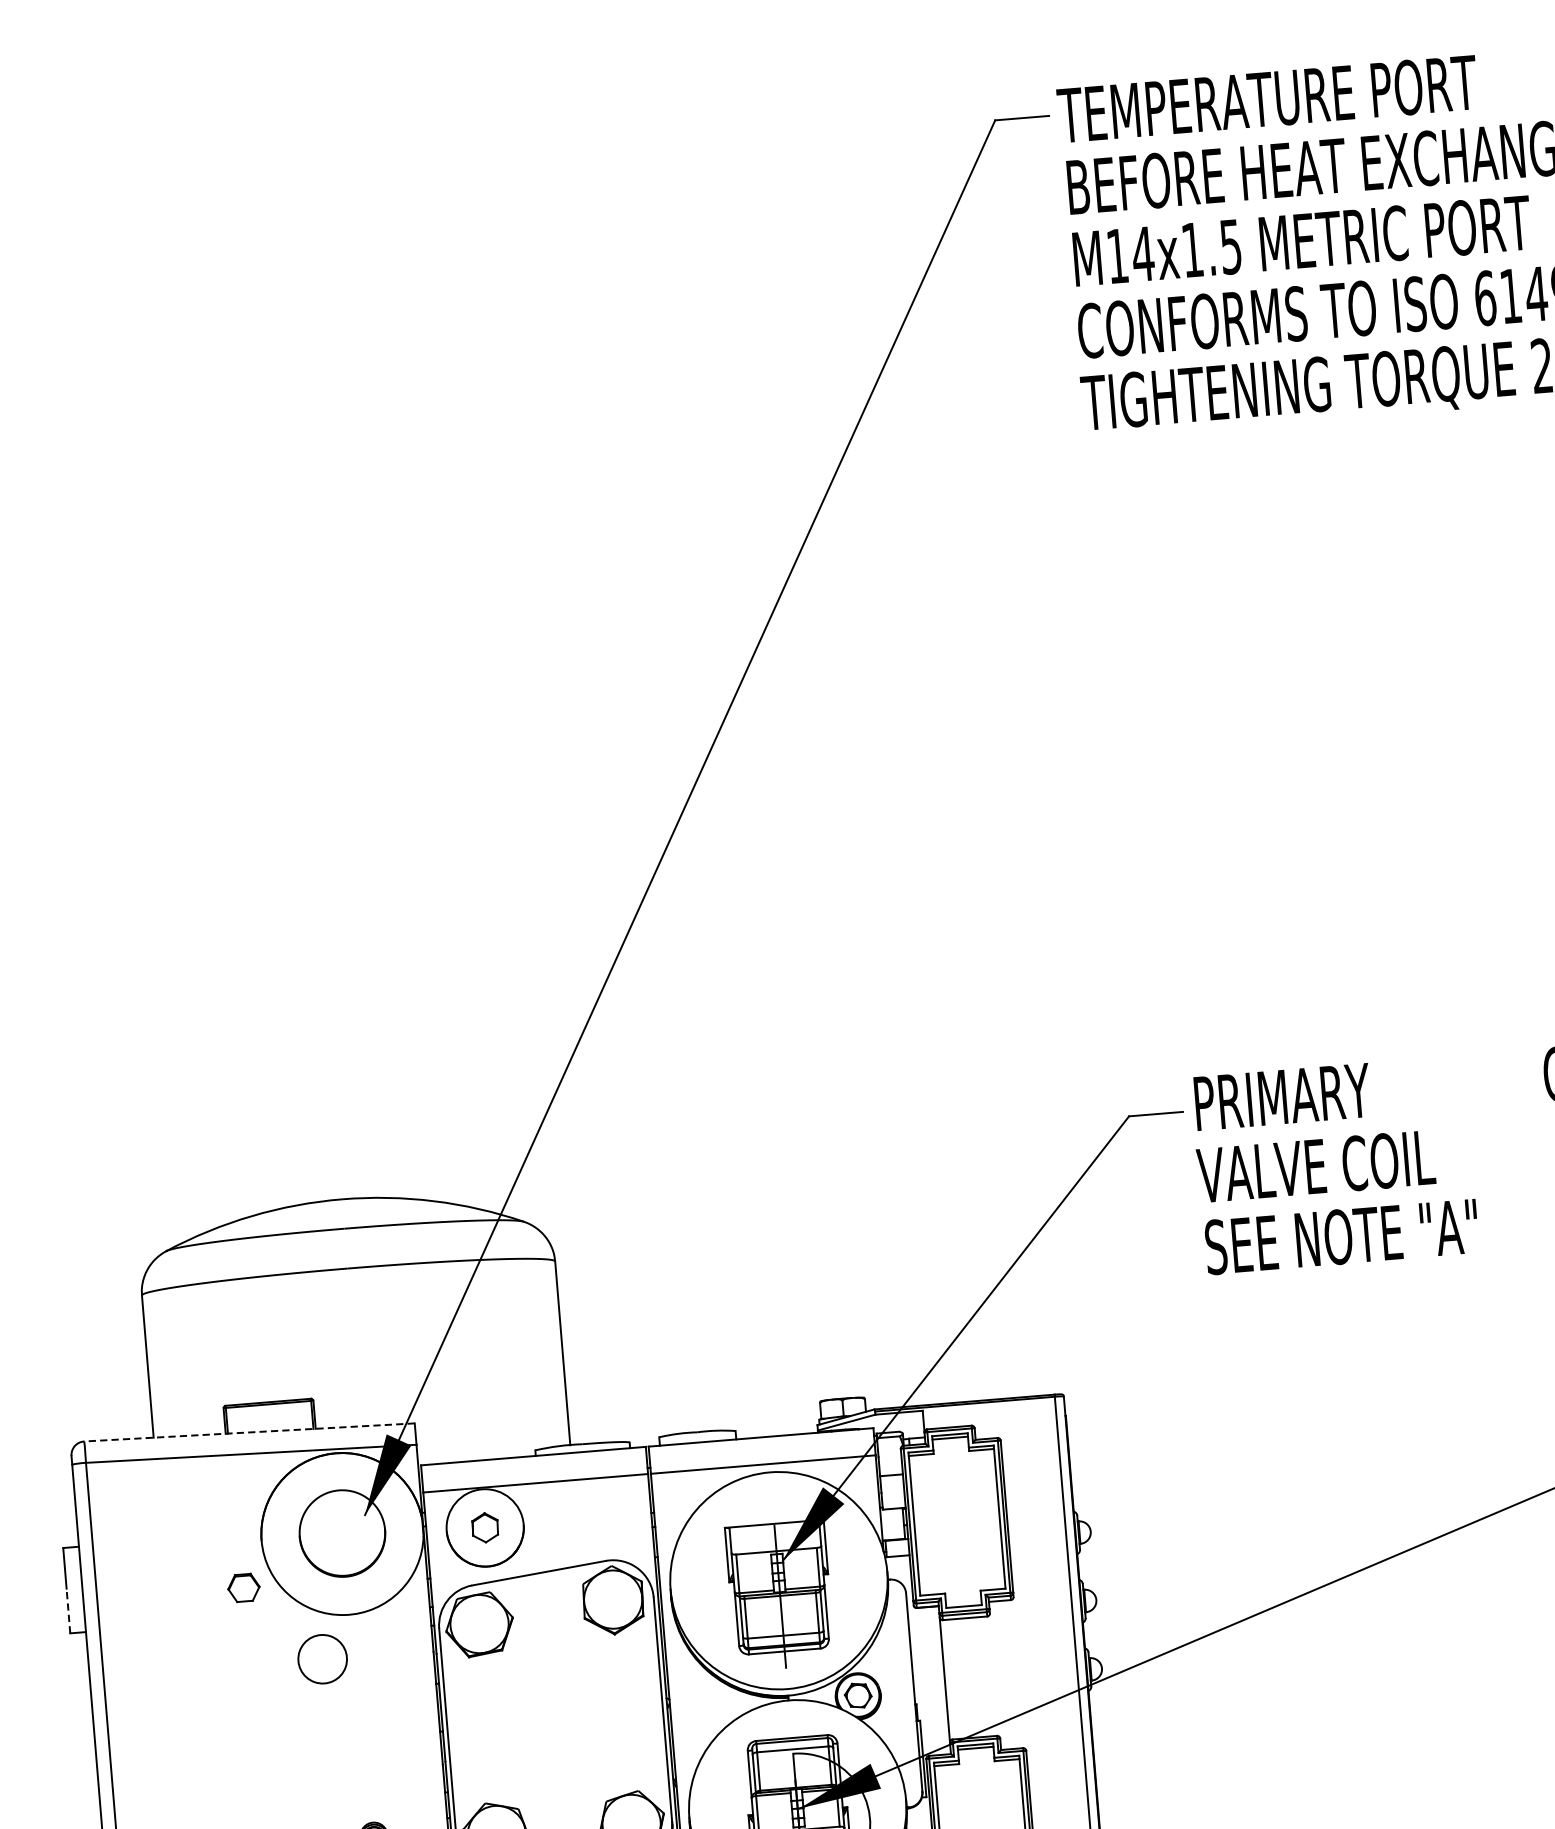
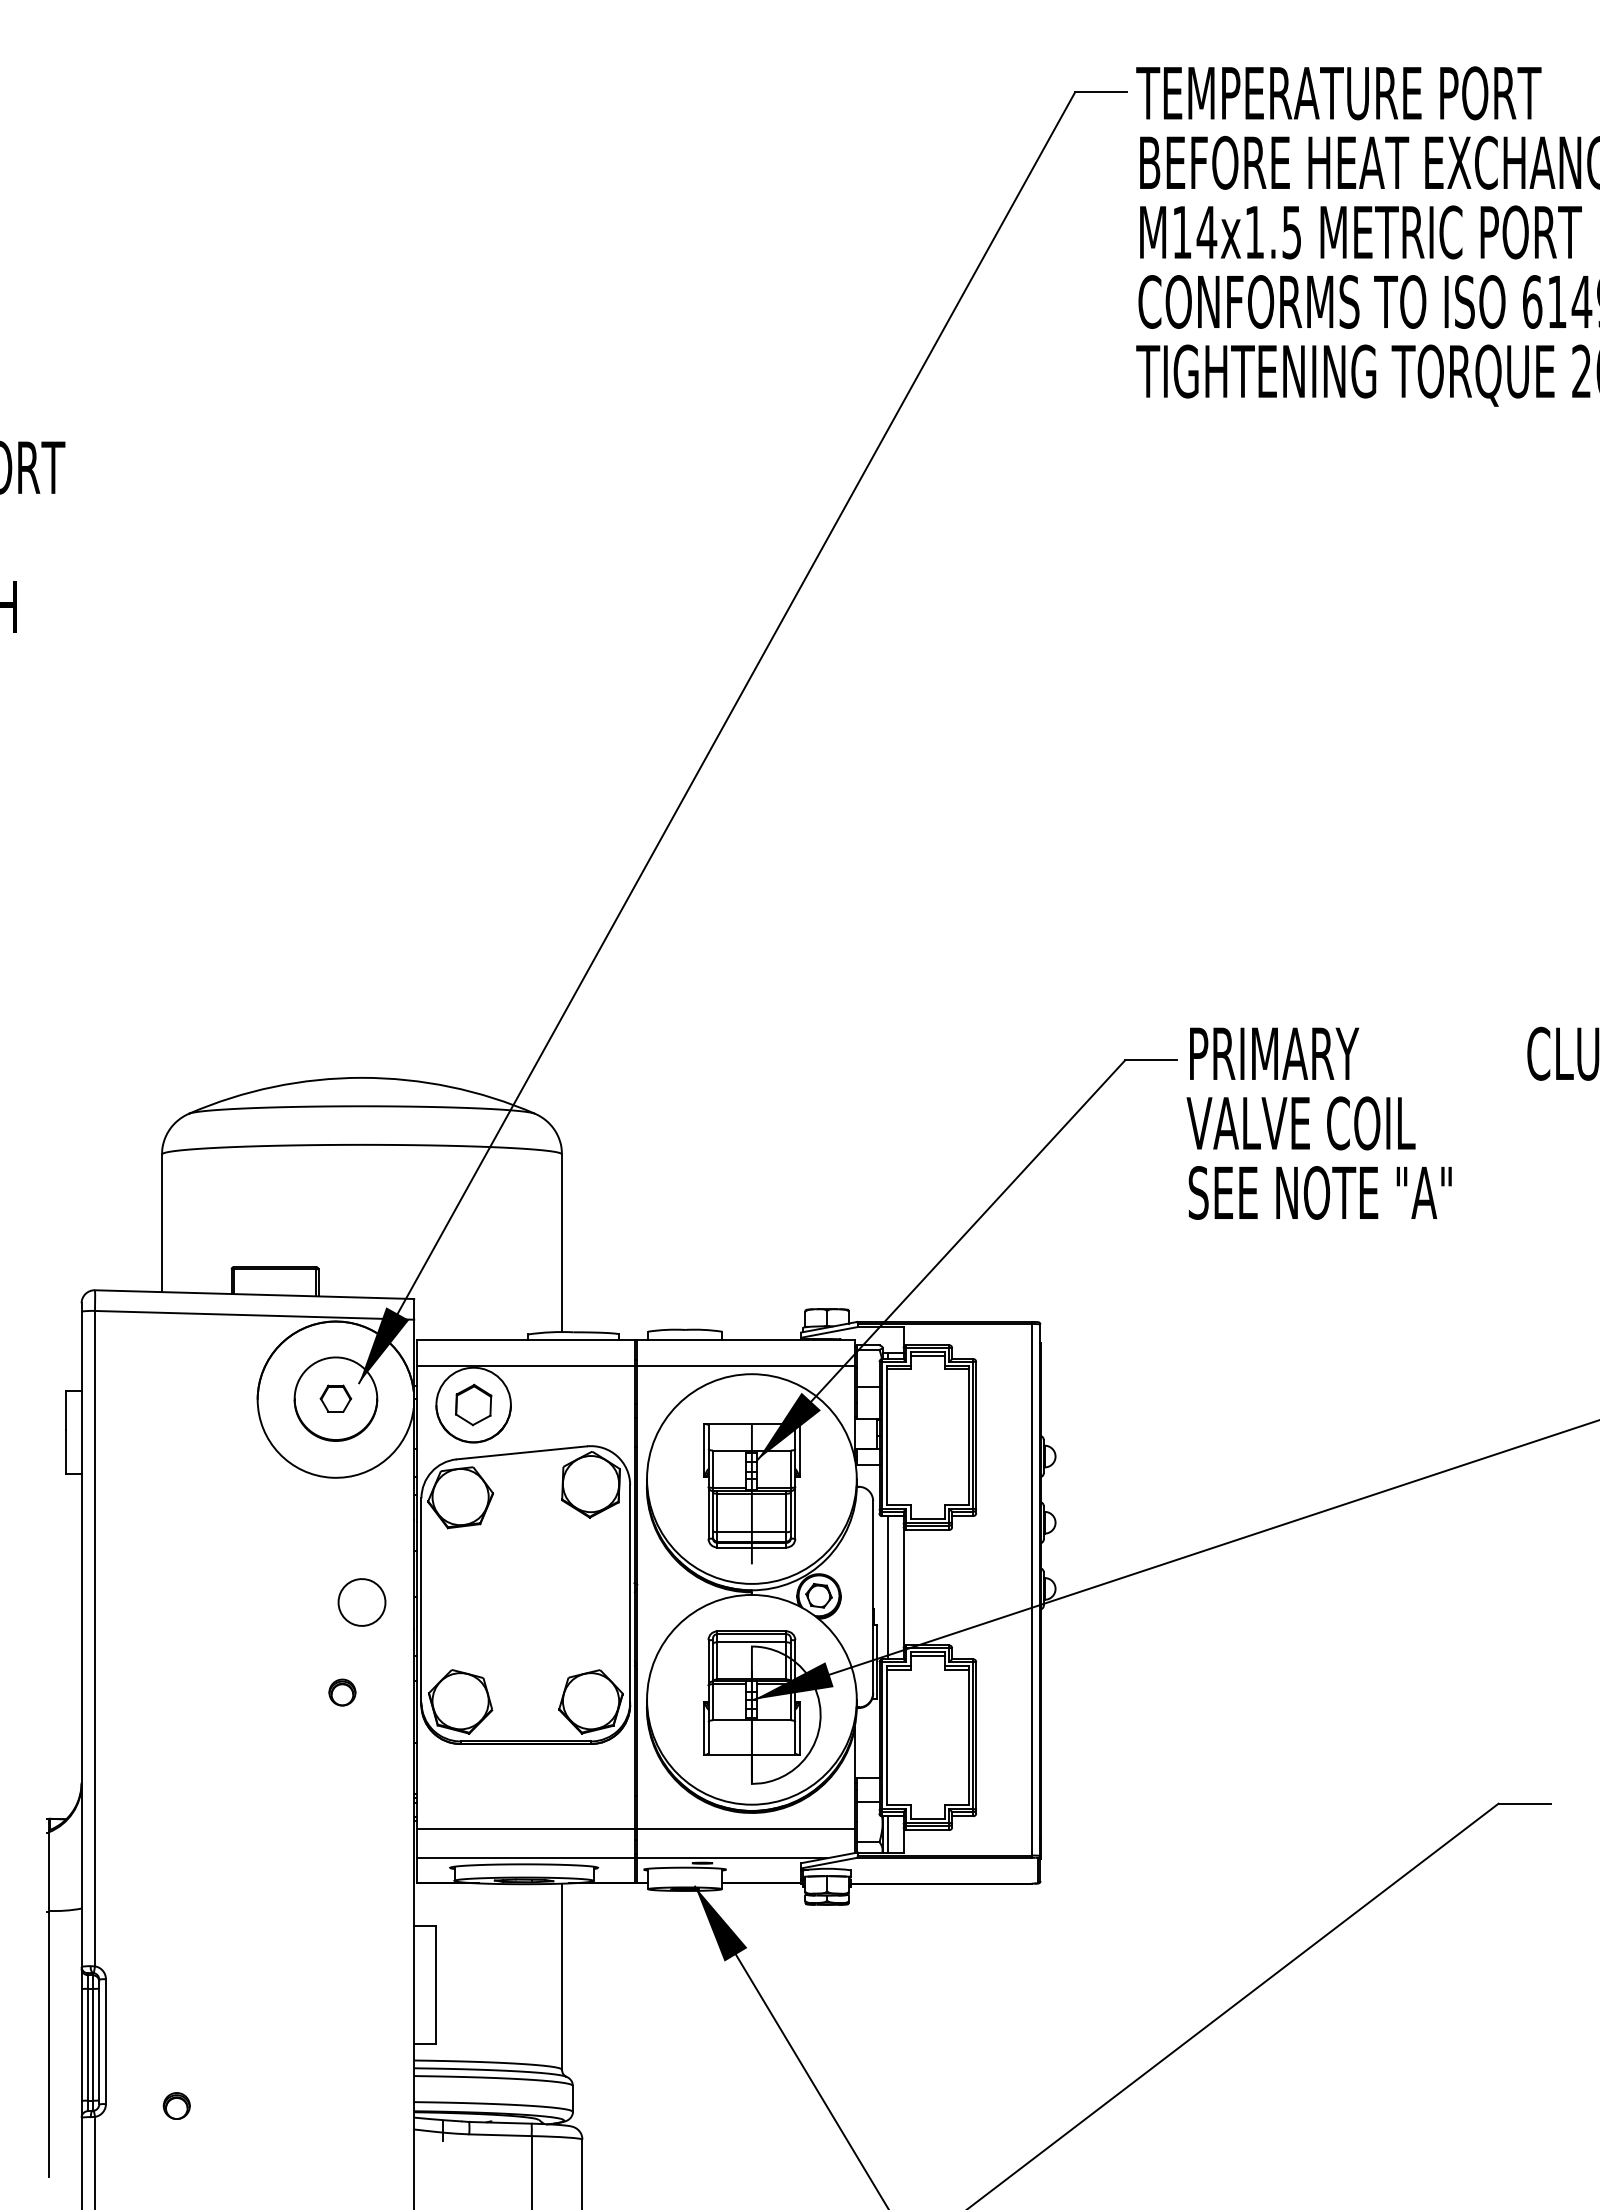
line: (249, 1432) -> (254, 1294), dashed -> solid
part: (484, 1527) -> (473, 1404), size x1.43
part: (243, 1587) -> (335, 1398), moved
line: (68, 1611) -> (66, 1452), dashed -> solid
part: (322, 1659) -> (361, 1602), moved
line: (929, 1681) -> (888, 1587), added

